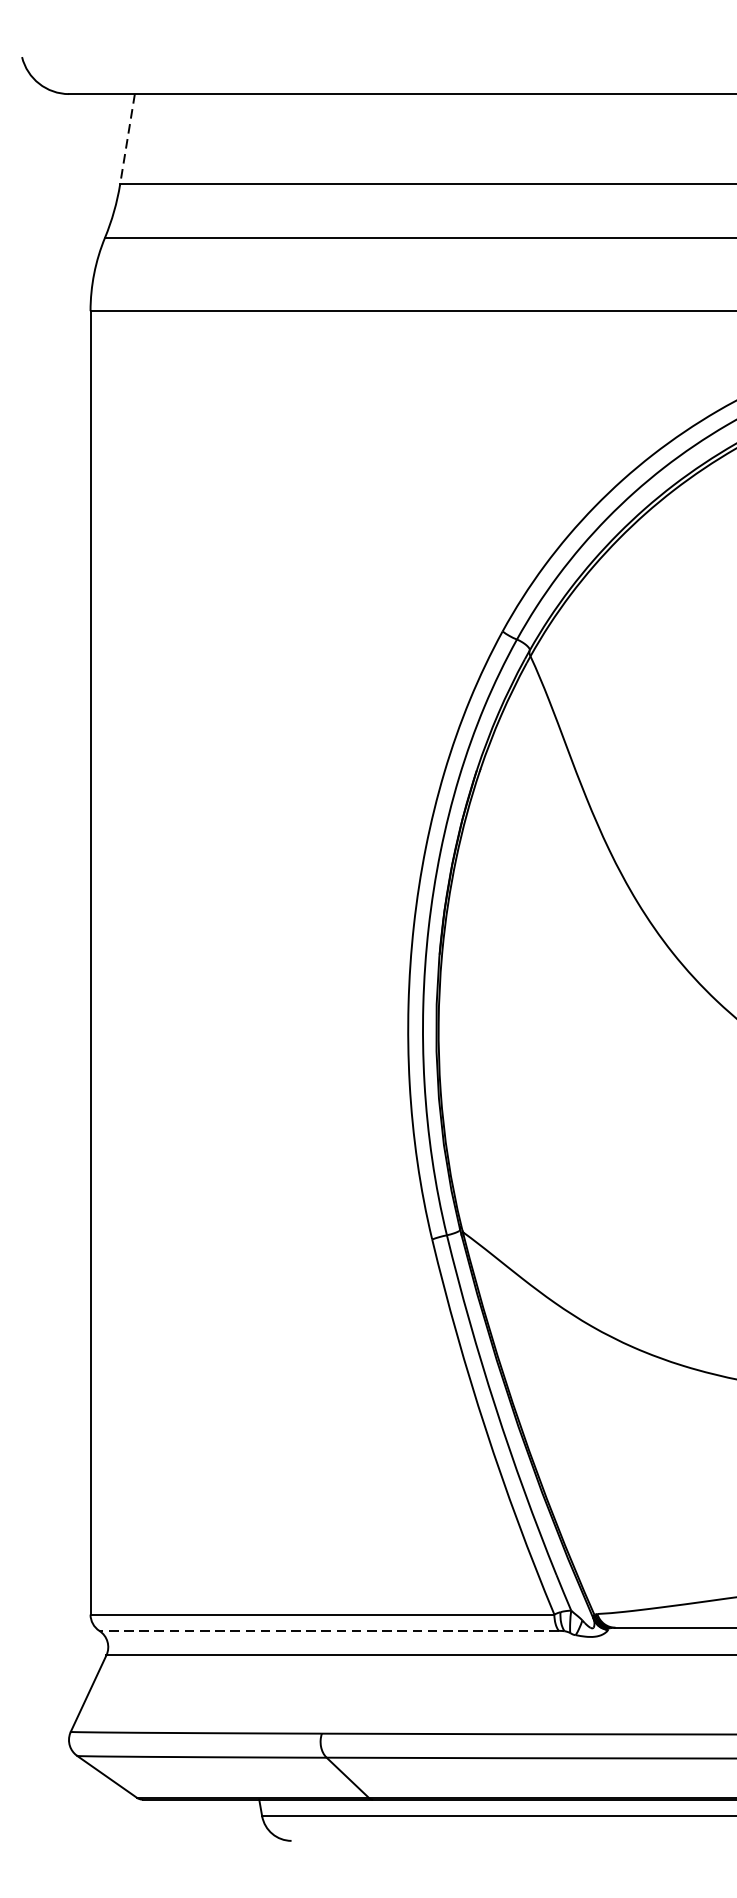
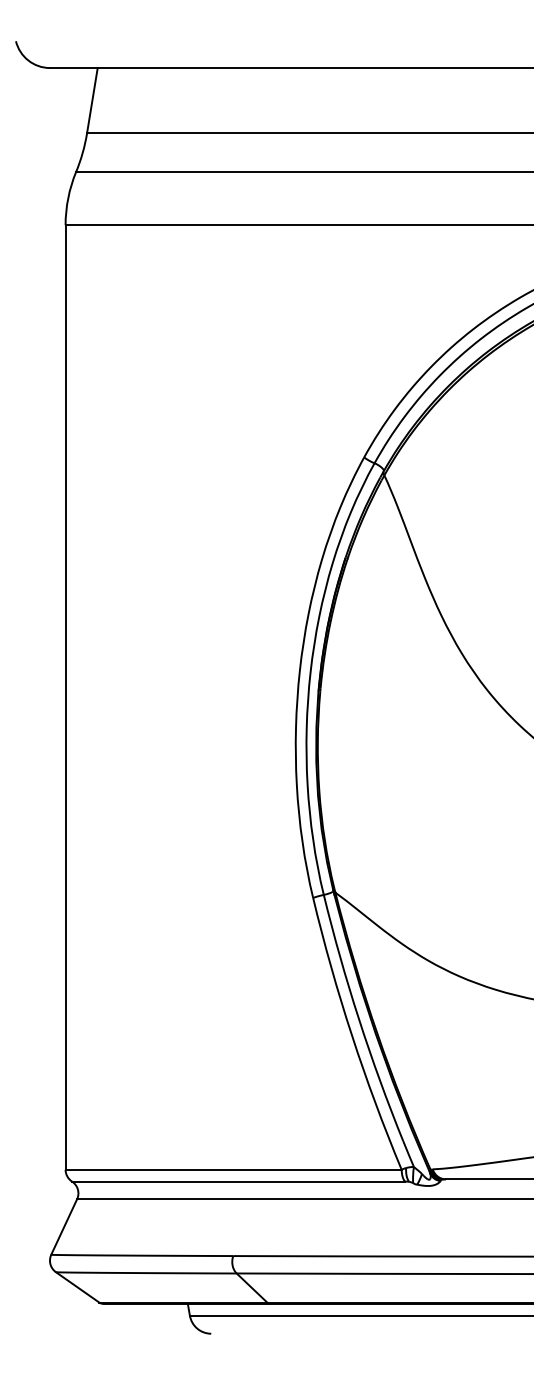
line: (127, 140) -> (92, 101), dashed -> solid
line: (327, 1630) -> (237, 1181), dashed -> solid

